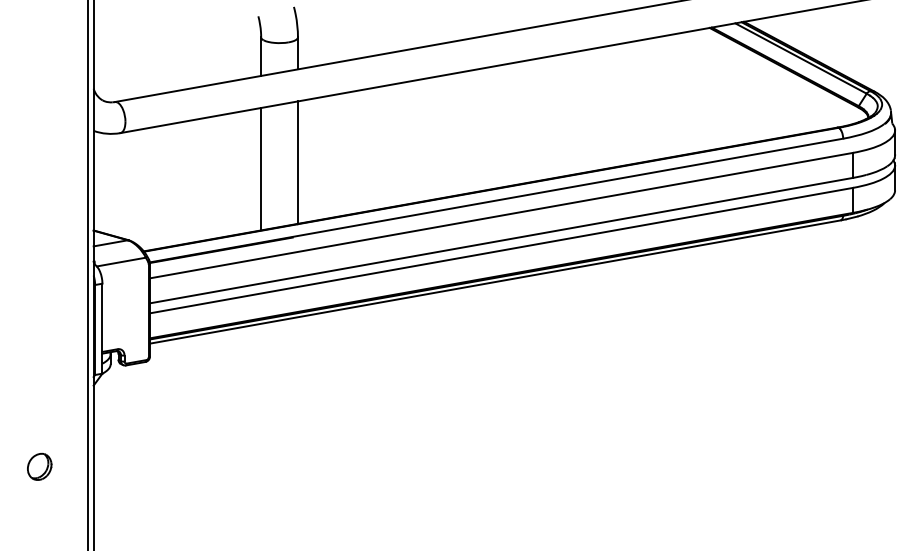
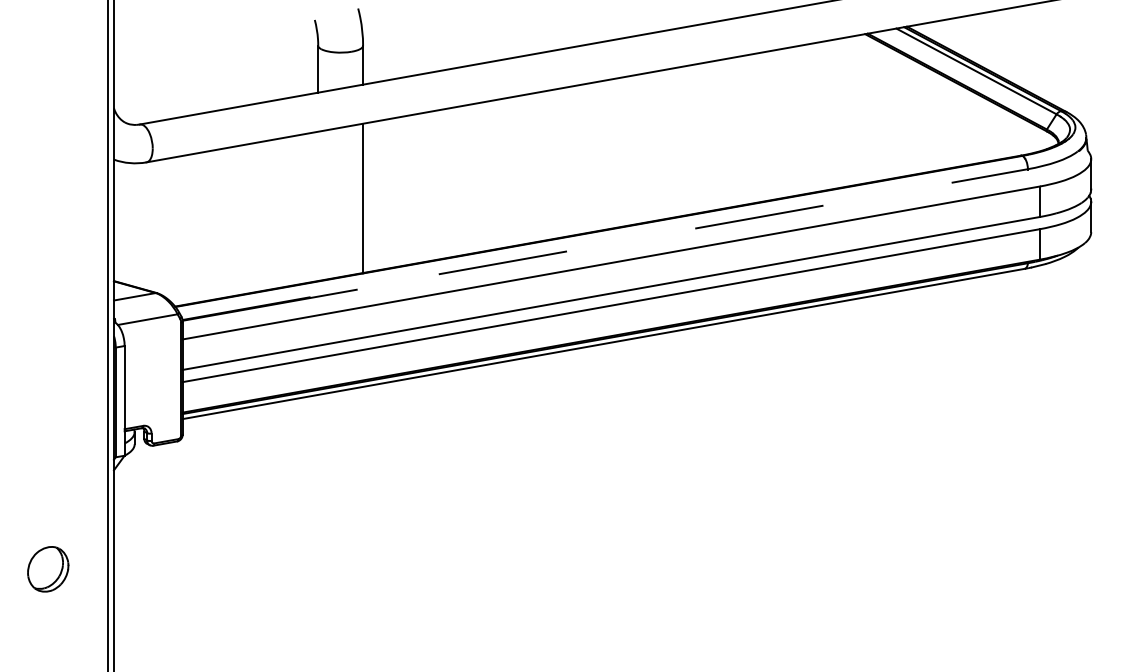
line: (261, 169) -> (318, 206), removed
line: (496, 200) -> (605, 244), solid -> dashed
part: (39, 466) -> (47, 569), size x1.4

